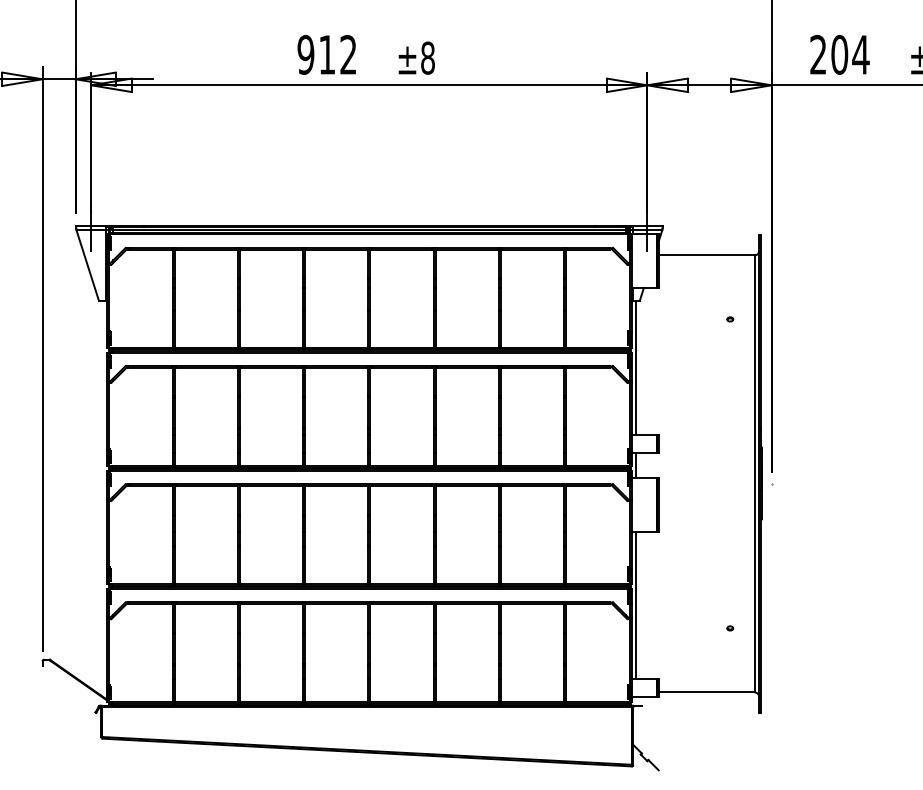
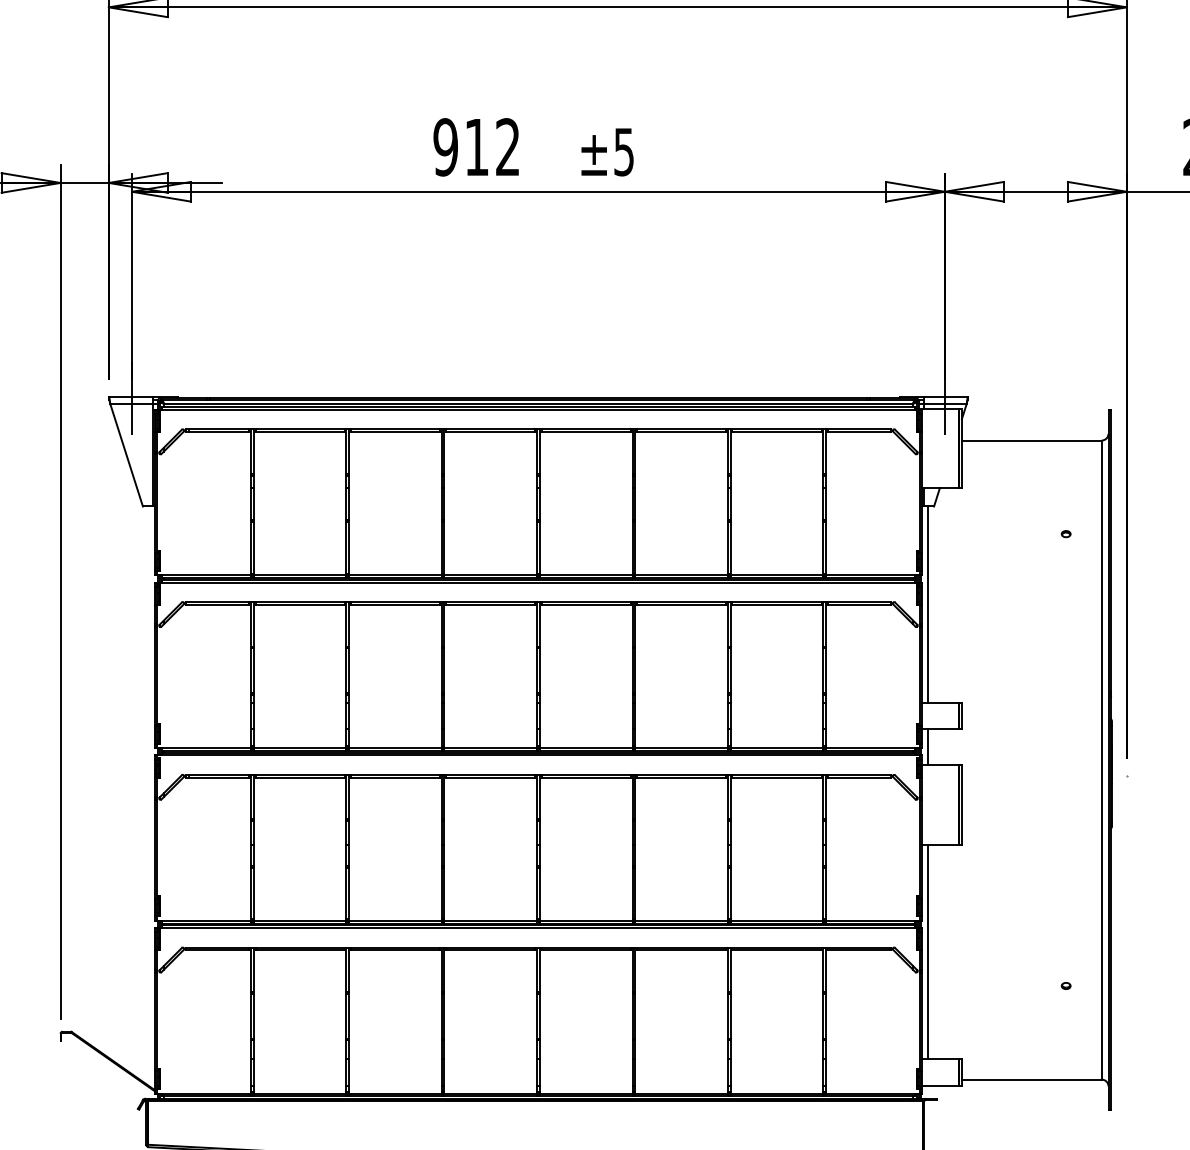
text: (427, 57) -> (623, 151), ±8 -> ±5

